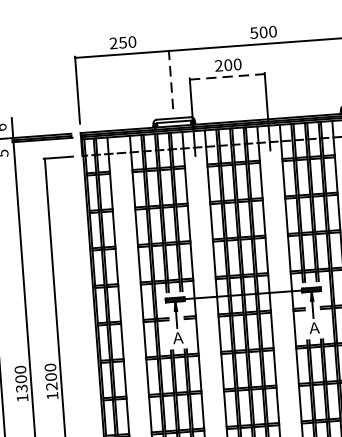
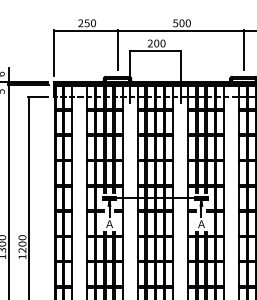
line: (227, 77) -> (155, 51), dashed -> solid
line: (170, 79) -> (117, 50), dashed -> solid

